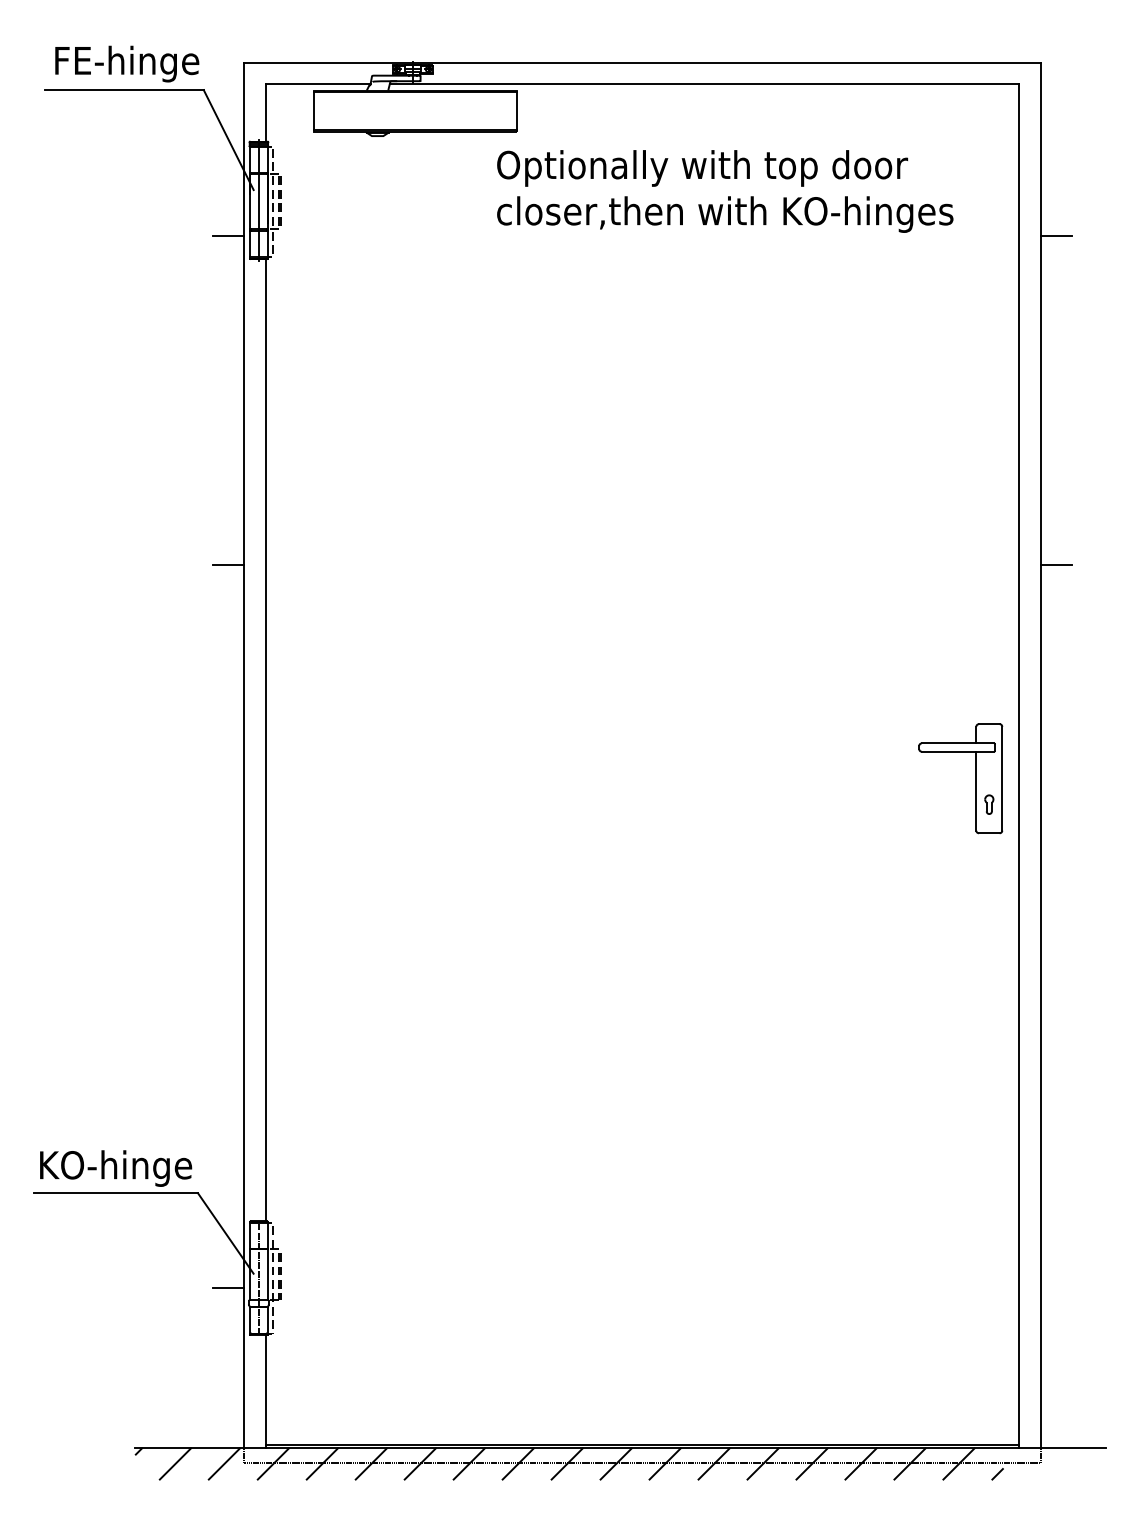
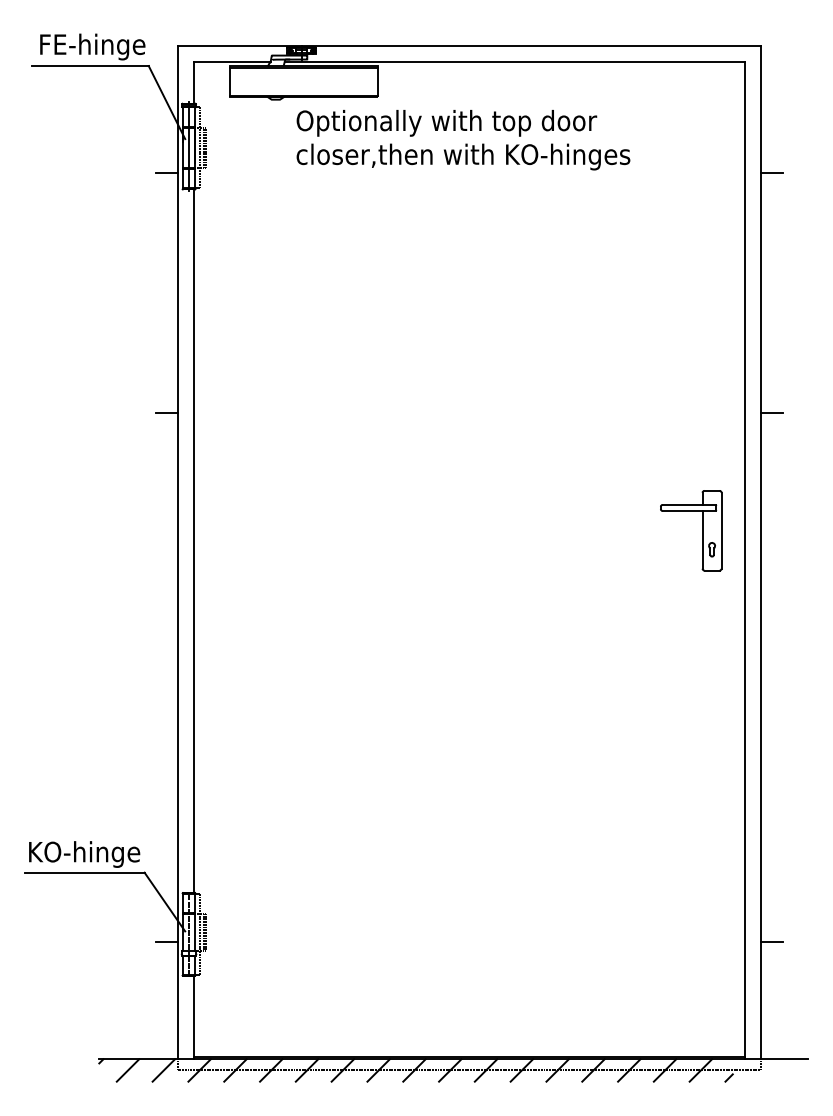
text: (725, 191) -> (463, 140), moved
part: (975, 778) -> (701, 530), moved
line: (1055, 1288) -> (771, 942), added

